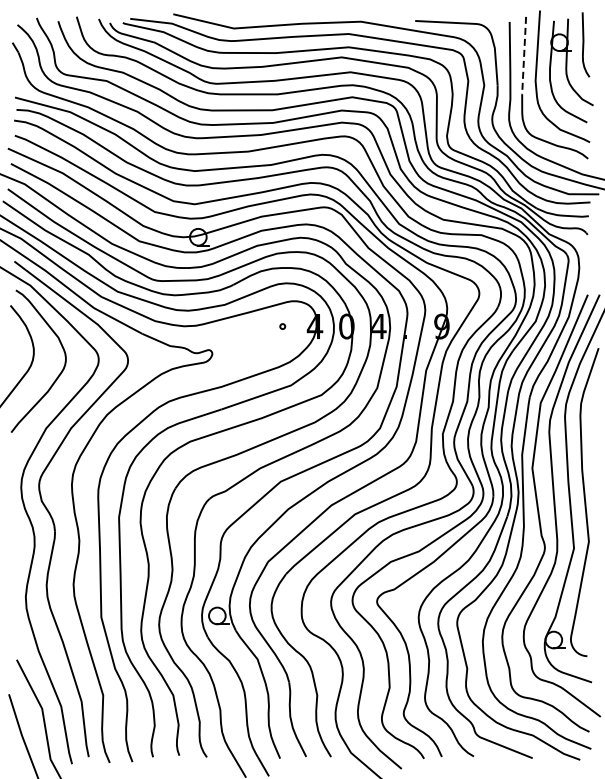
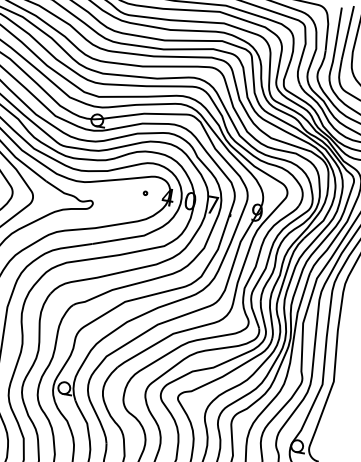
line: (524, 55) -> (348, 32), dashed -> solid
text: (378, 326) -> (212, 205), 4 -> 7

